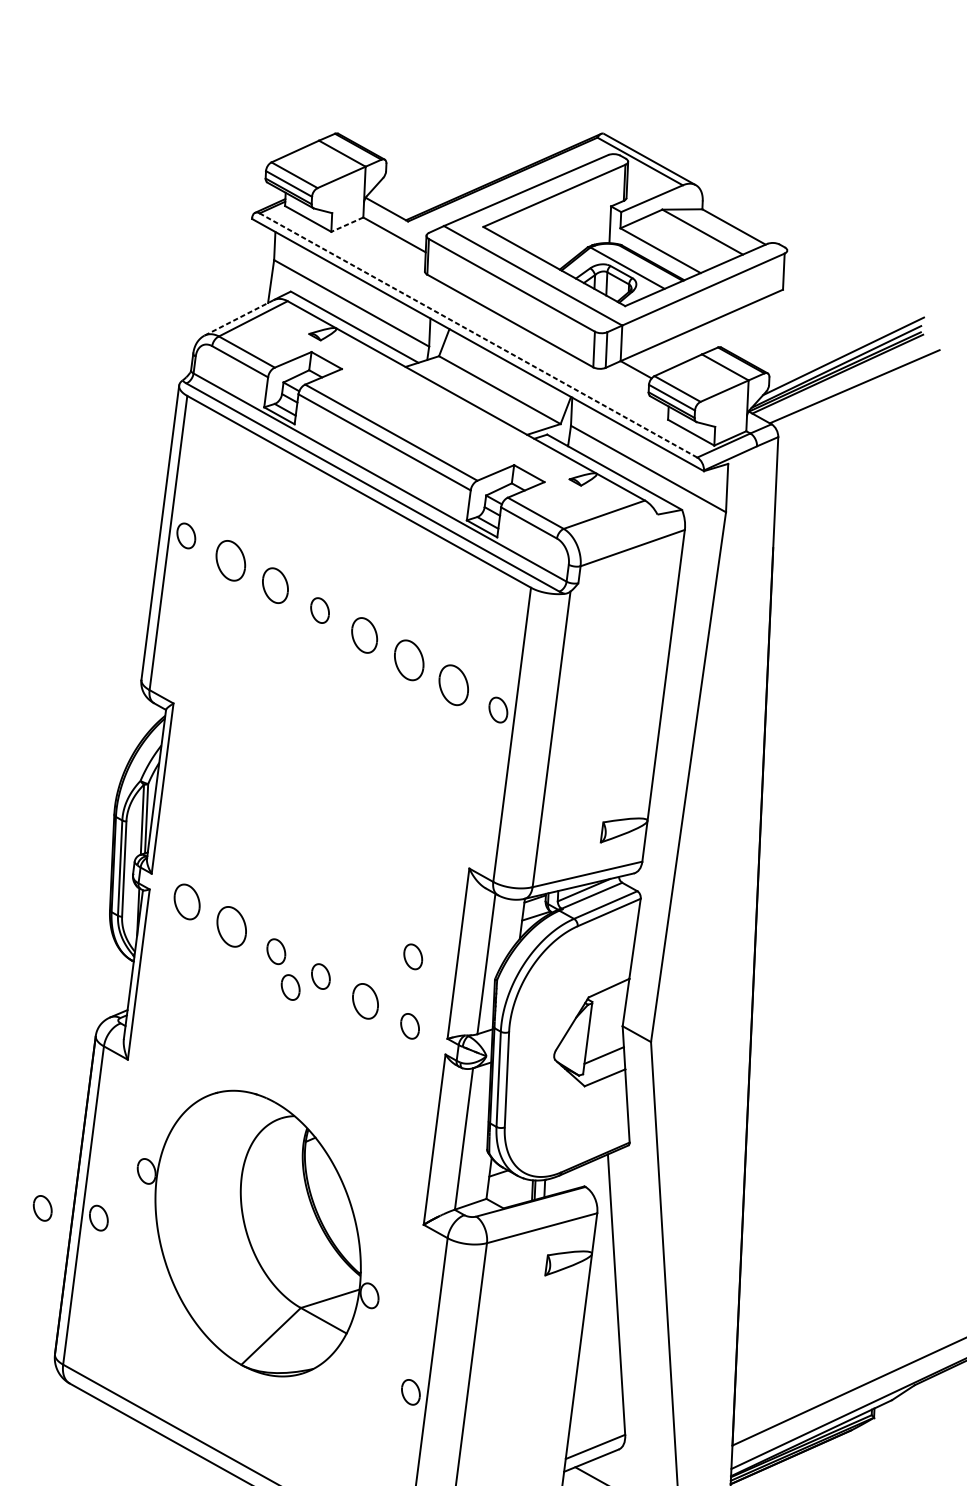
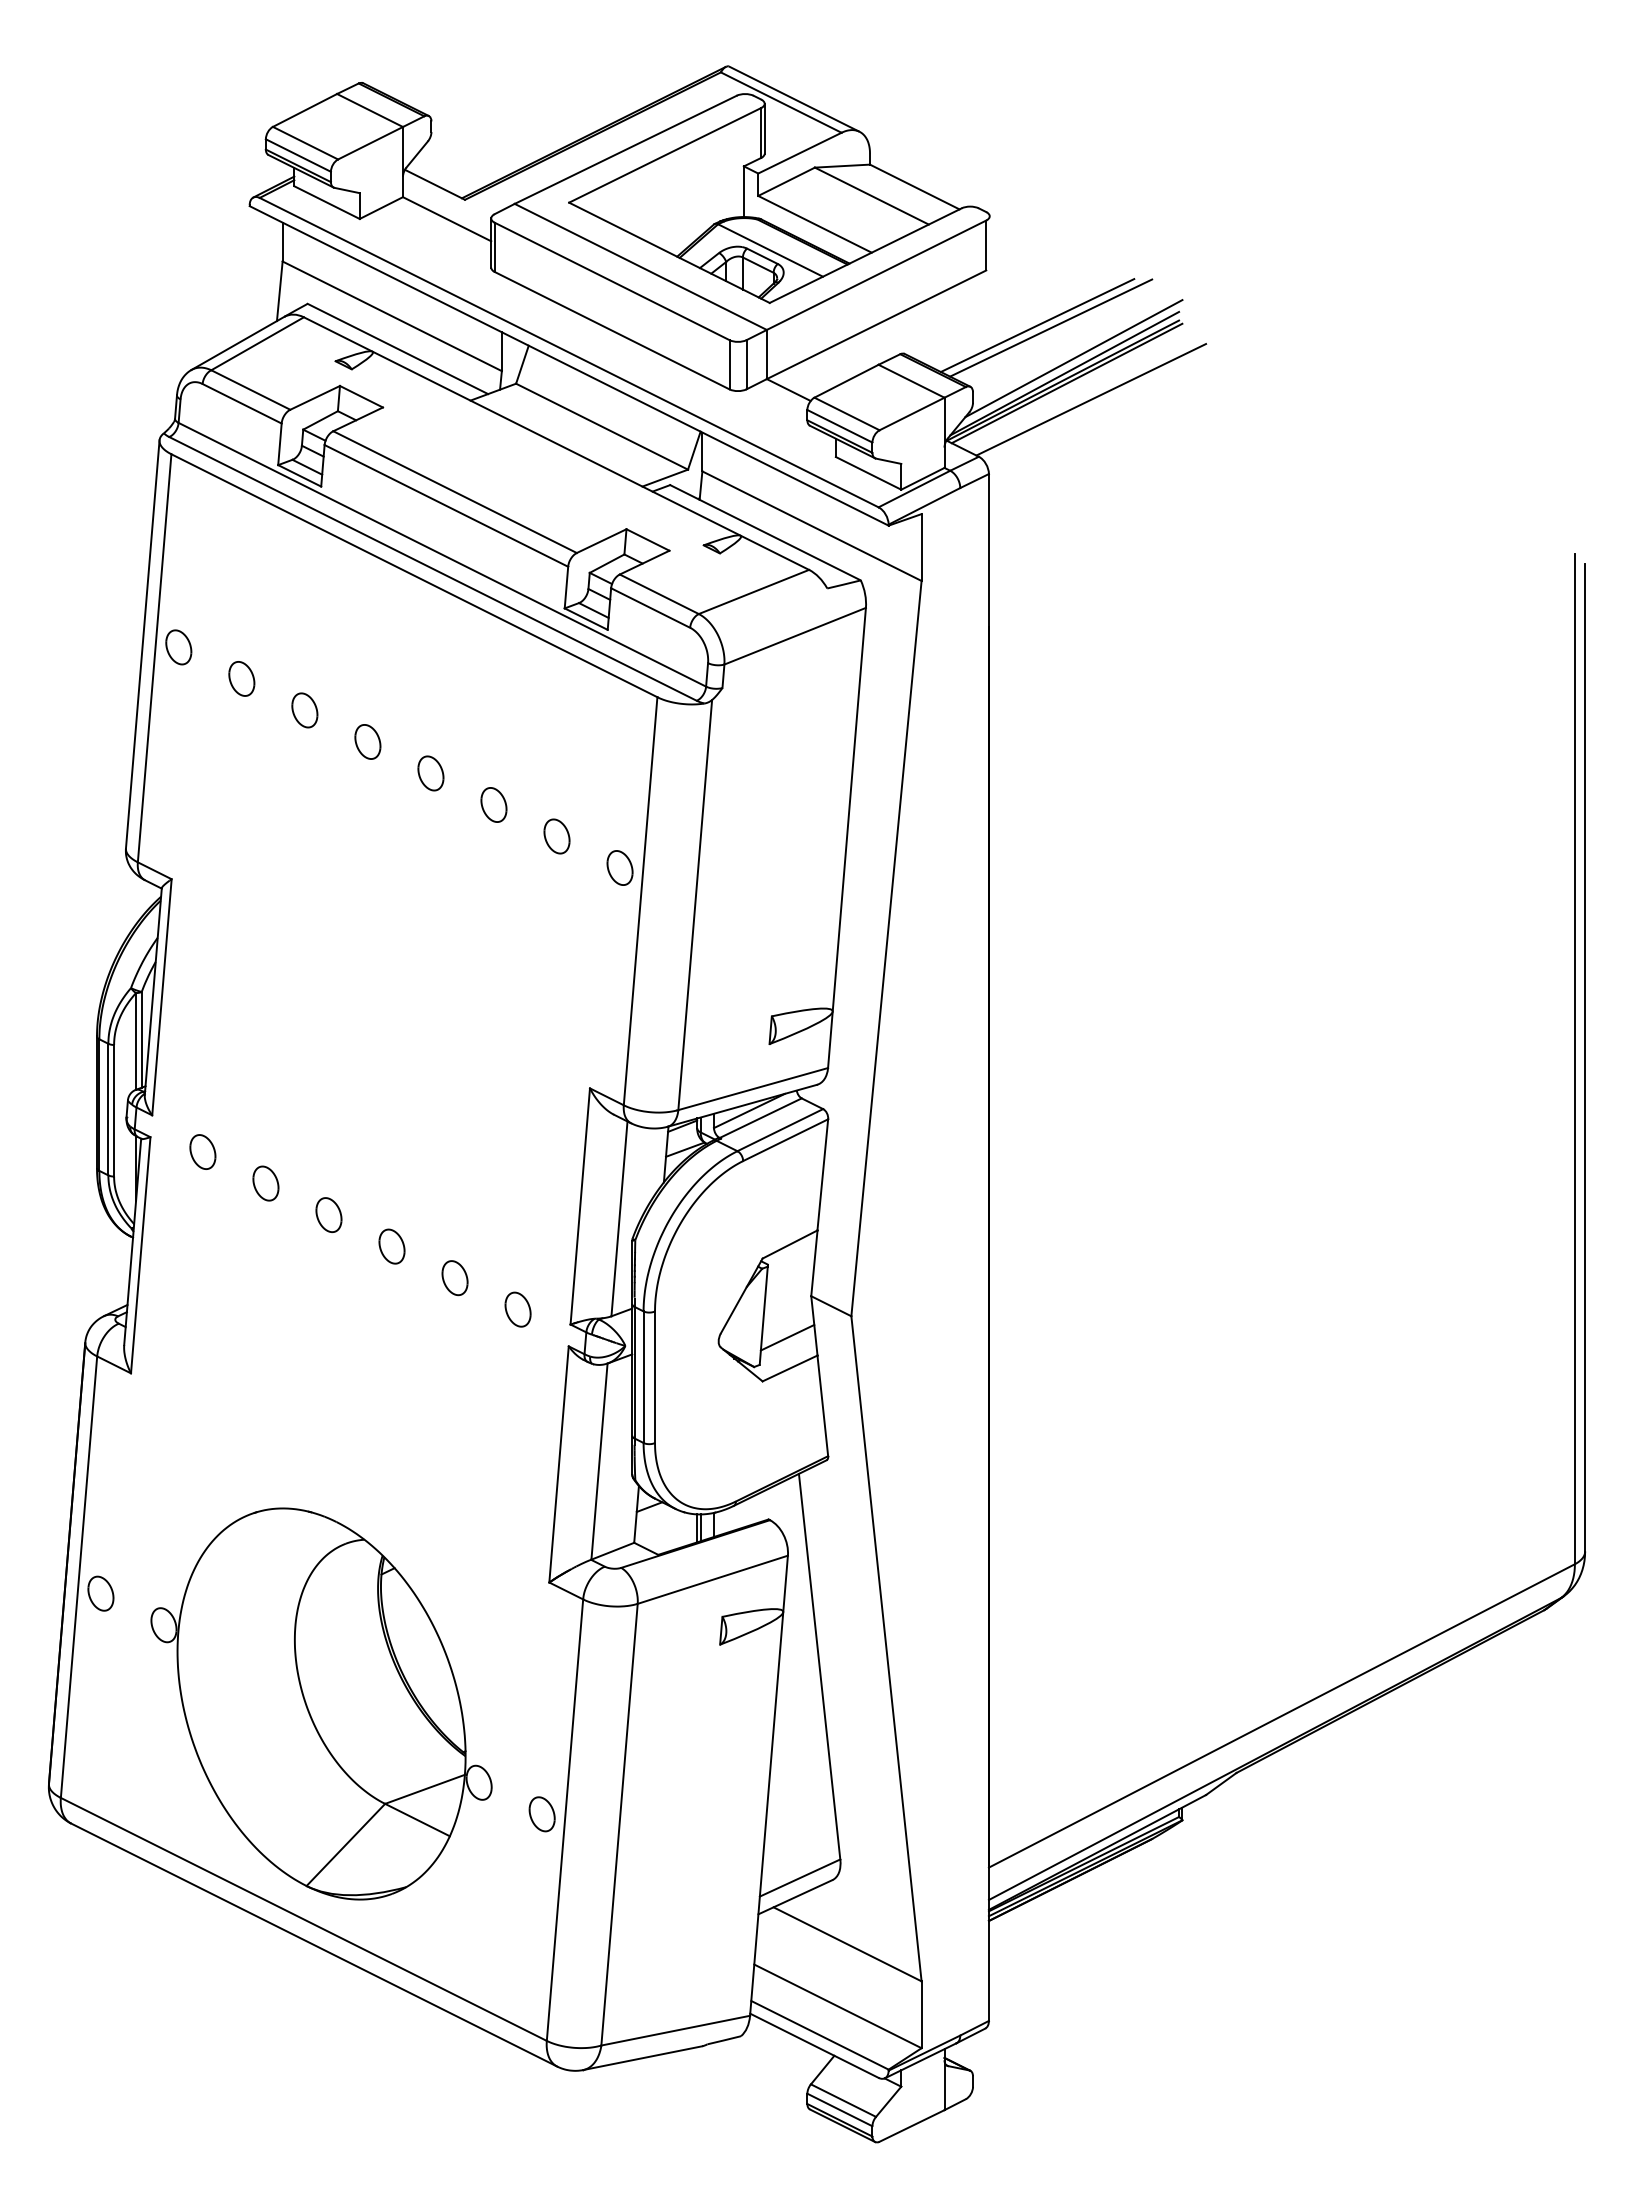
line: (346, 224) -> (380, 208), dashed -> solid
line: (238, 317) -> (237, 343), dashed -> solid
line: (818, 331) -> (1037, 325), added
line: (828, 333) -> (1051, 327), added
line: (478, 335) -> (569, 352), dashed -> solid
part: (230, 560) -> (241, 678), size x0.62
part: (275, 585) -> (304, 710), size x0.71
part: (364, 635) -> (430, 773), size x0.71
part: (408, 659) -> (493, 804), size x0.62
part: (453, 685) -> (556, 836), size x0.62
part: (186, 901) -> (202, 1151), size x0.71
part: (231, 926) -> (265, 1183), size x0.62
part: (412, 956) -> (517, 1213), removed
part: (290, 987) -> (350, 1263), removed
part: (365, 1001) -> (454, 1278), size x0.71
part: (42, 1208) -> (22, 1583), removed
part: (258, 1233) -> (321, 1703), moved

